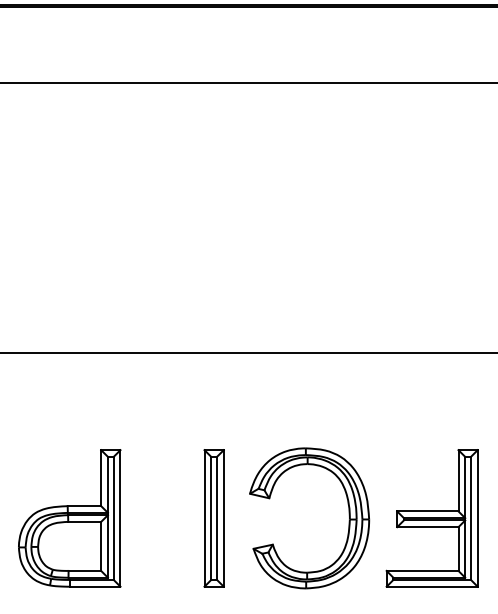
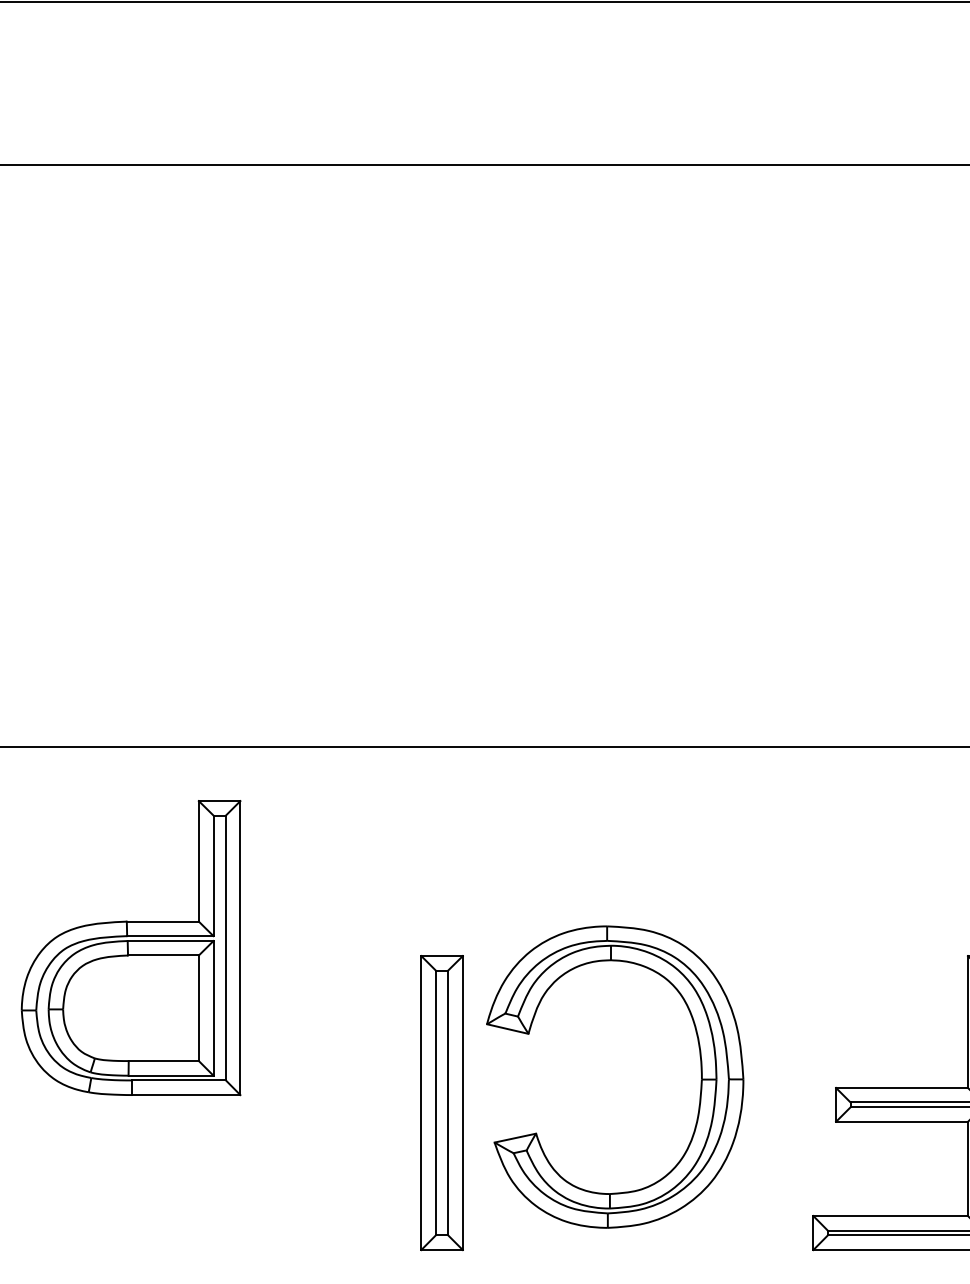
part: (69, 518) -> (130, 948), moved
part: (348, 520) -> (698, 1081), moved

